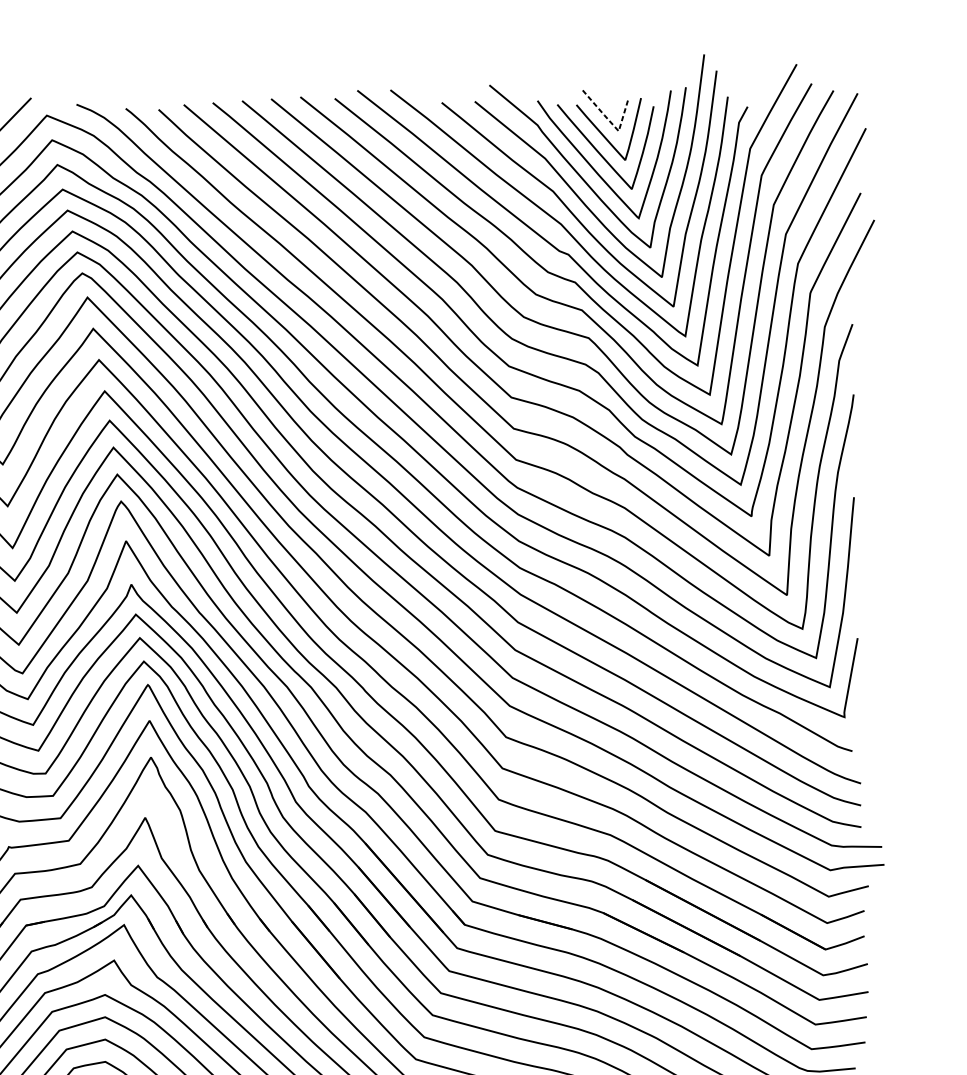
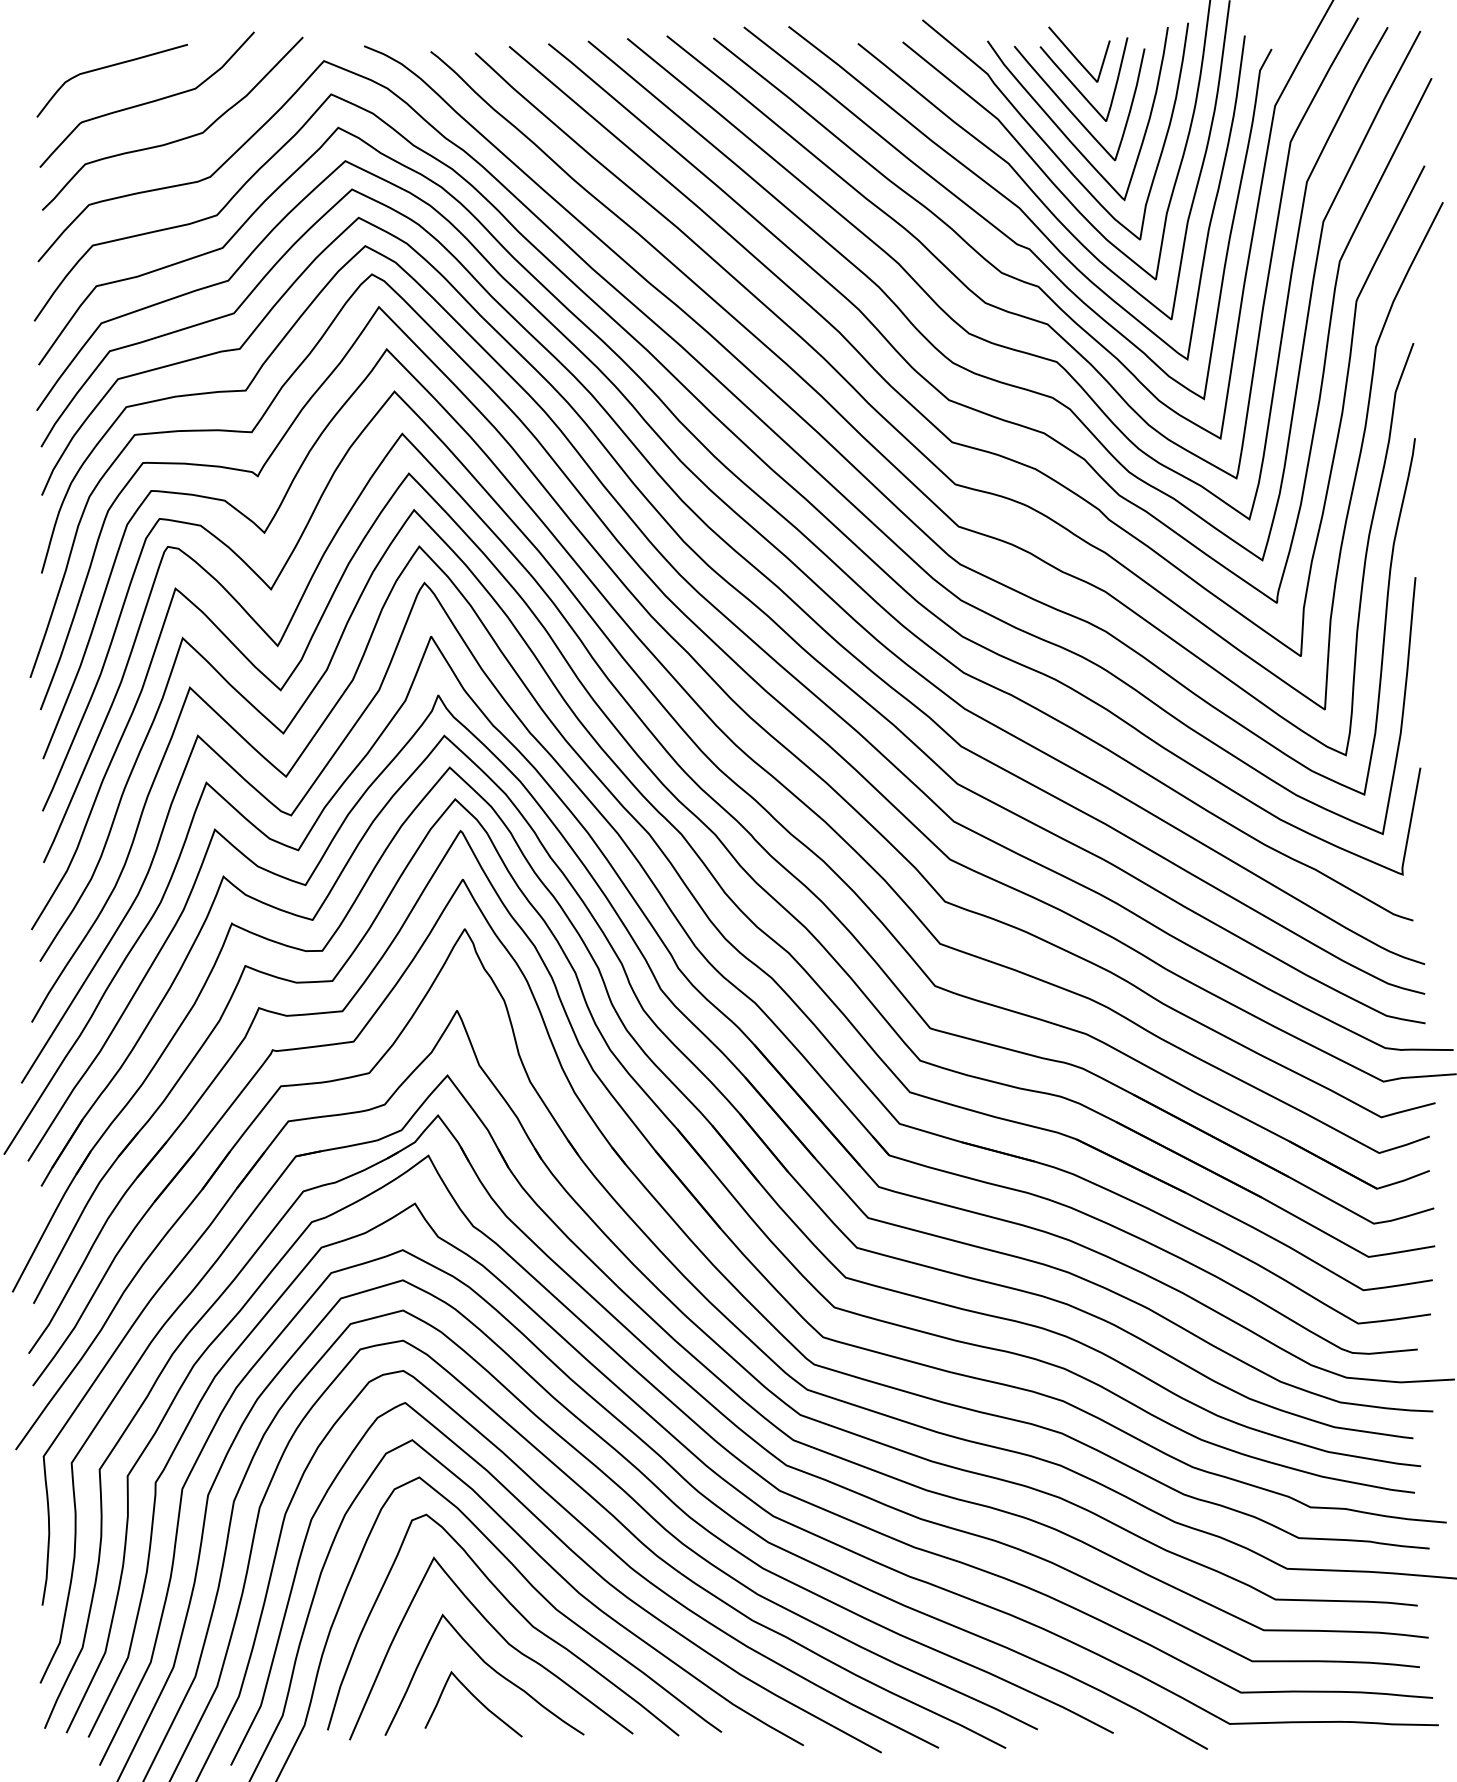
line: (611, 123) -> (1087, 71), dashed -> solid

